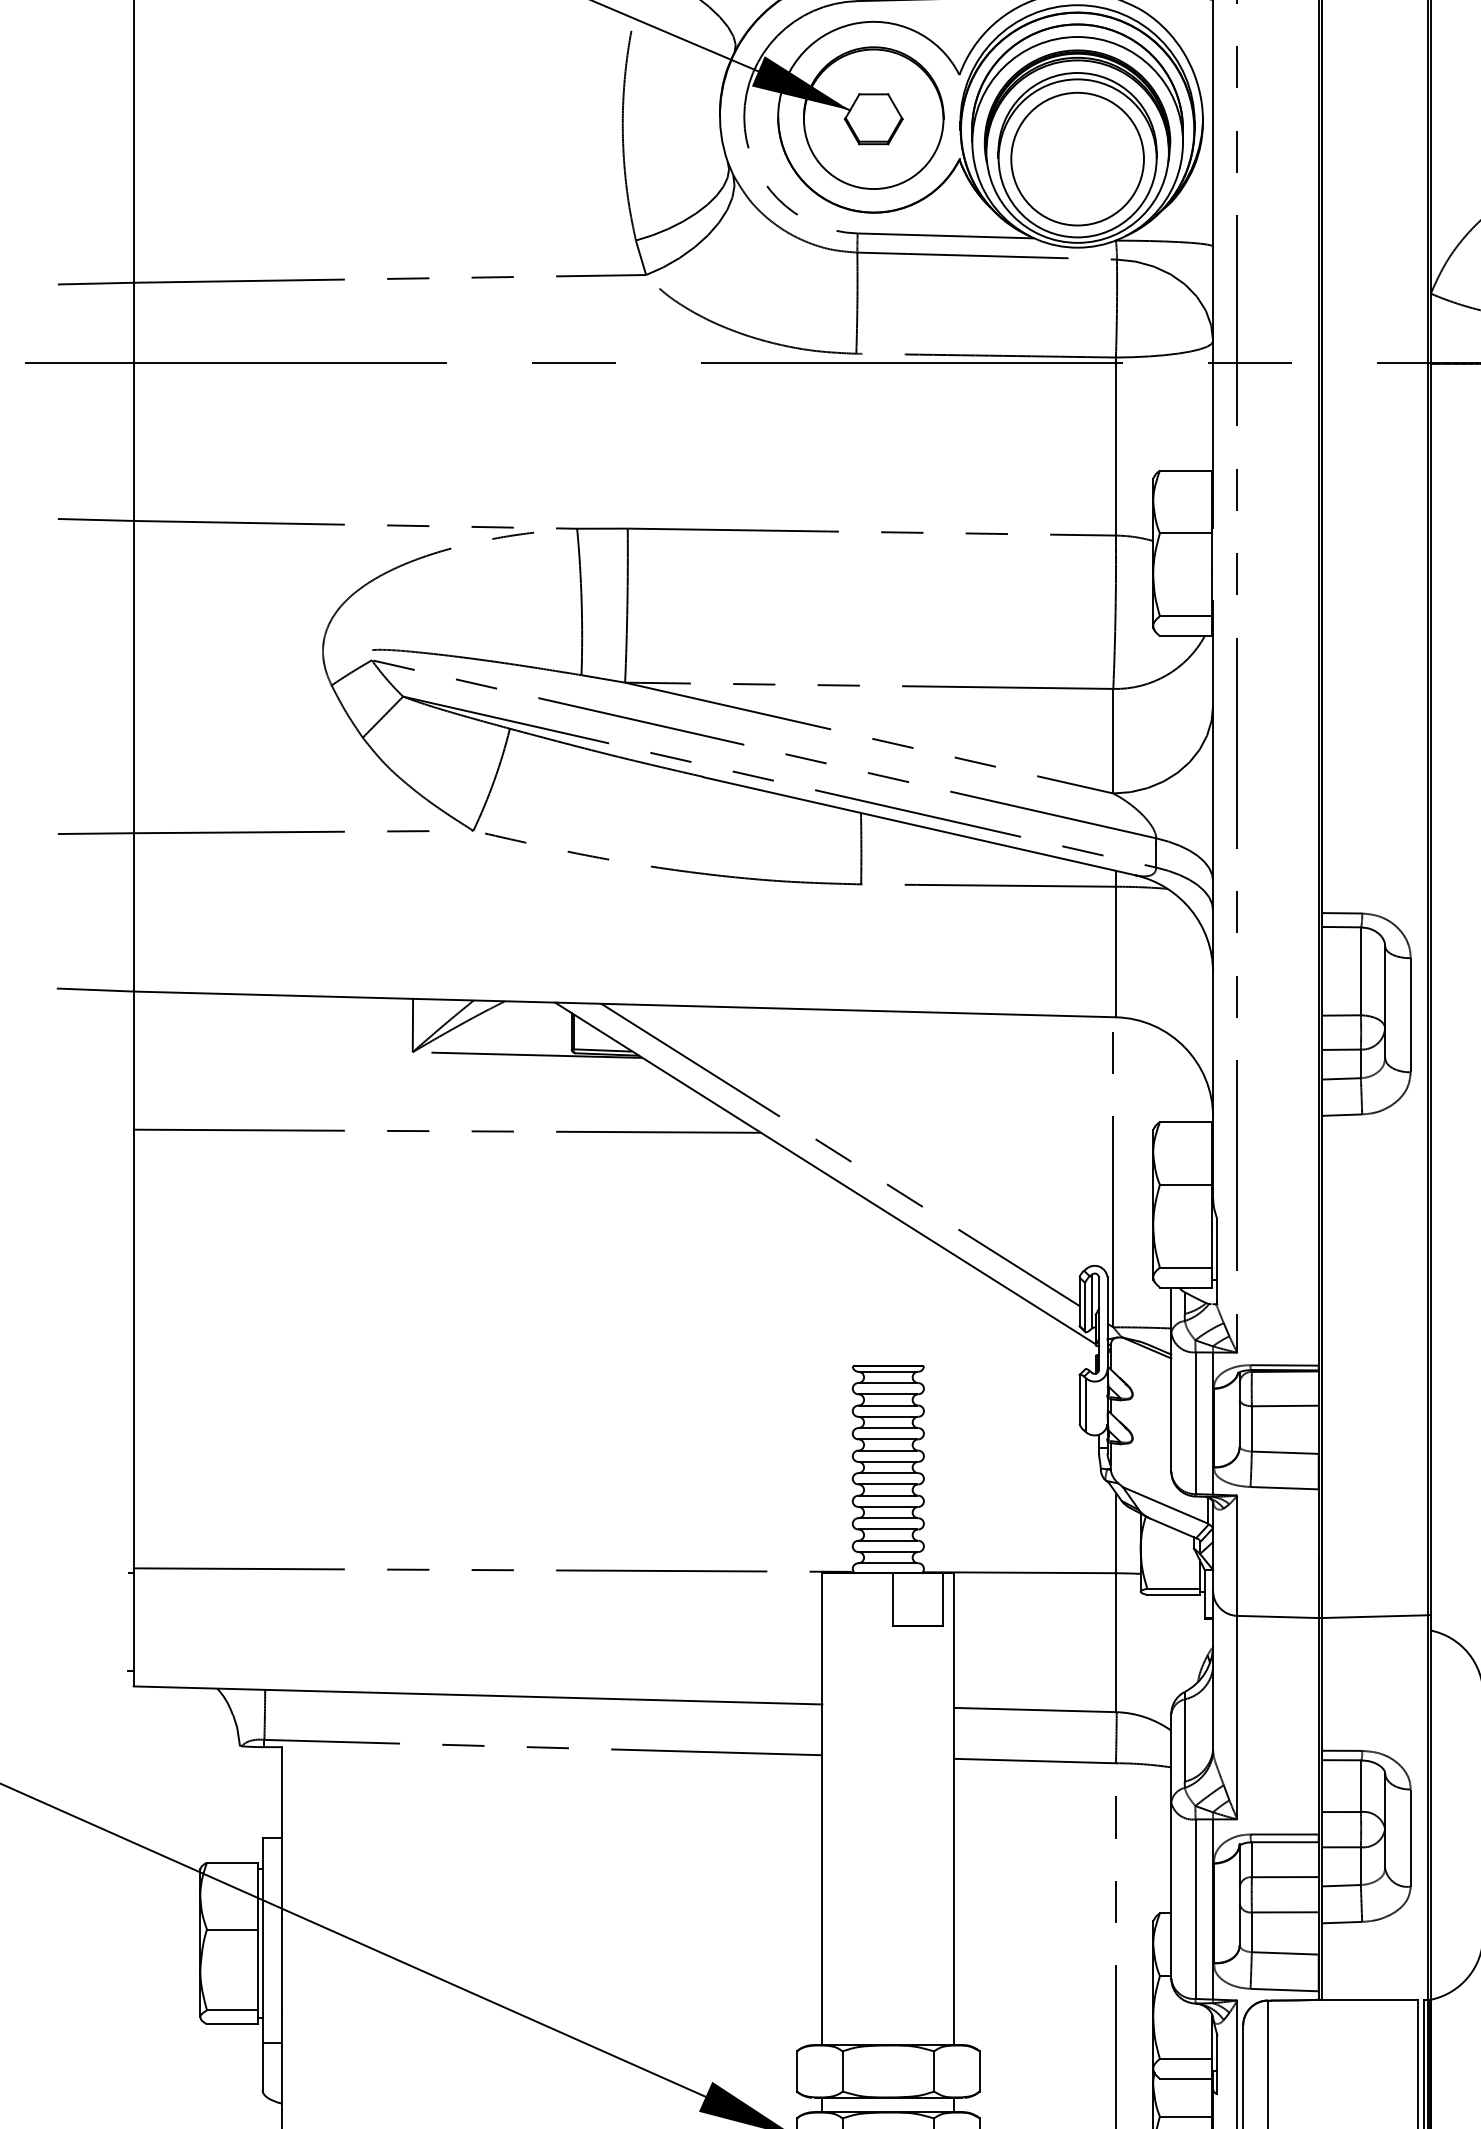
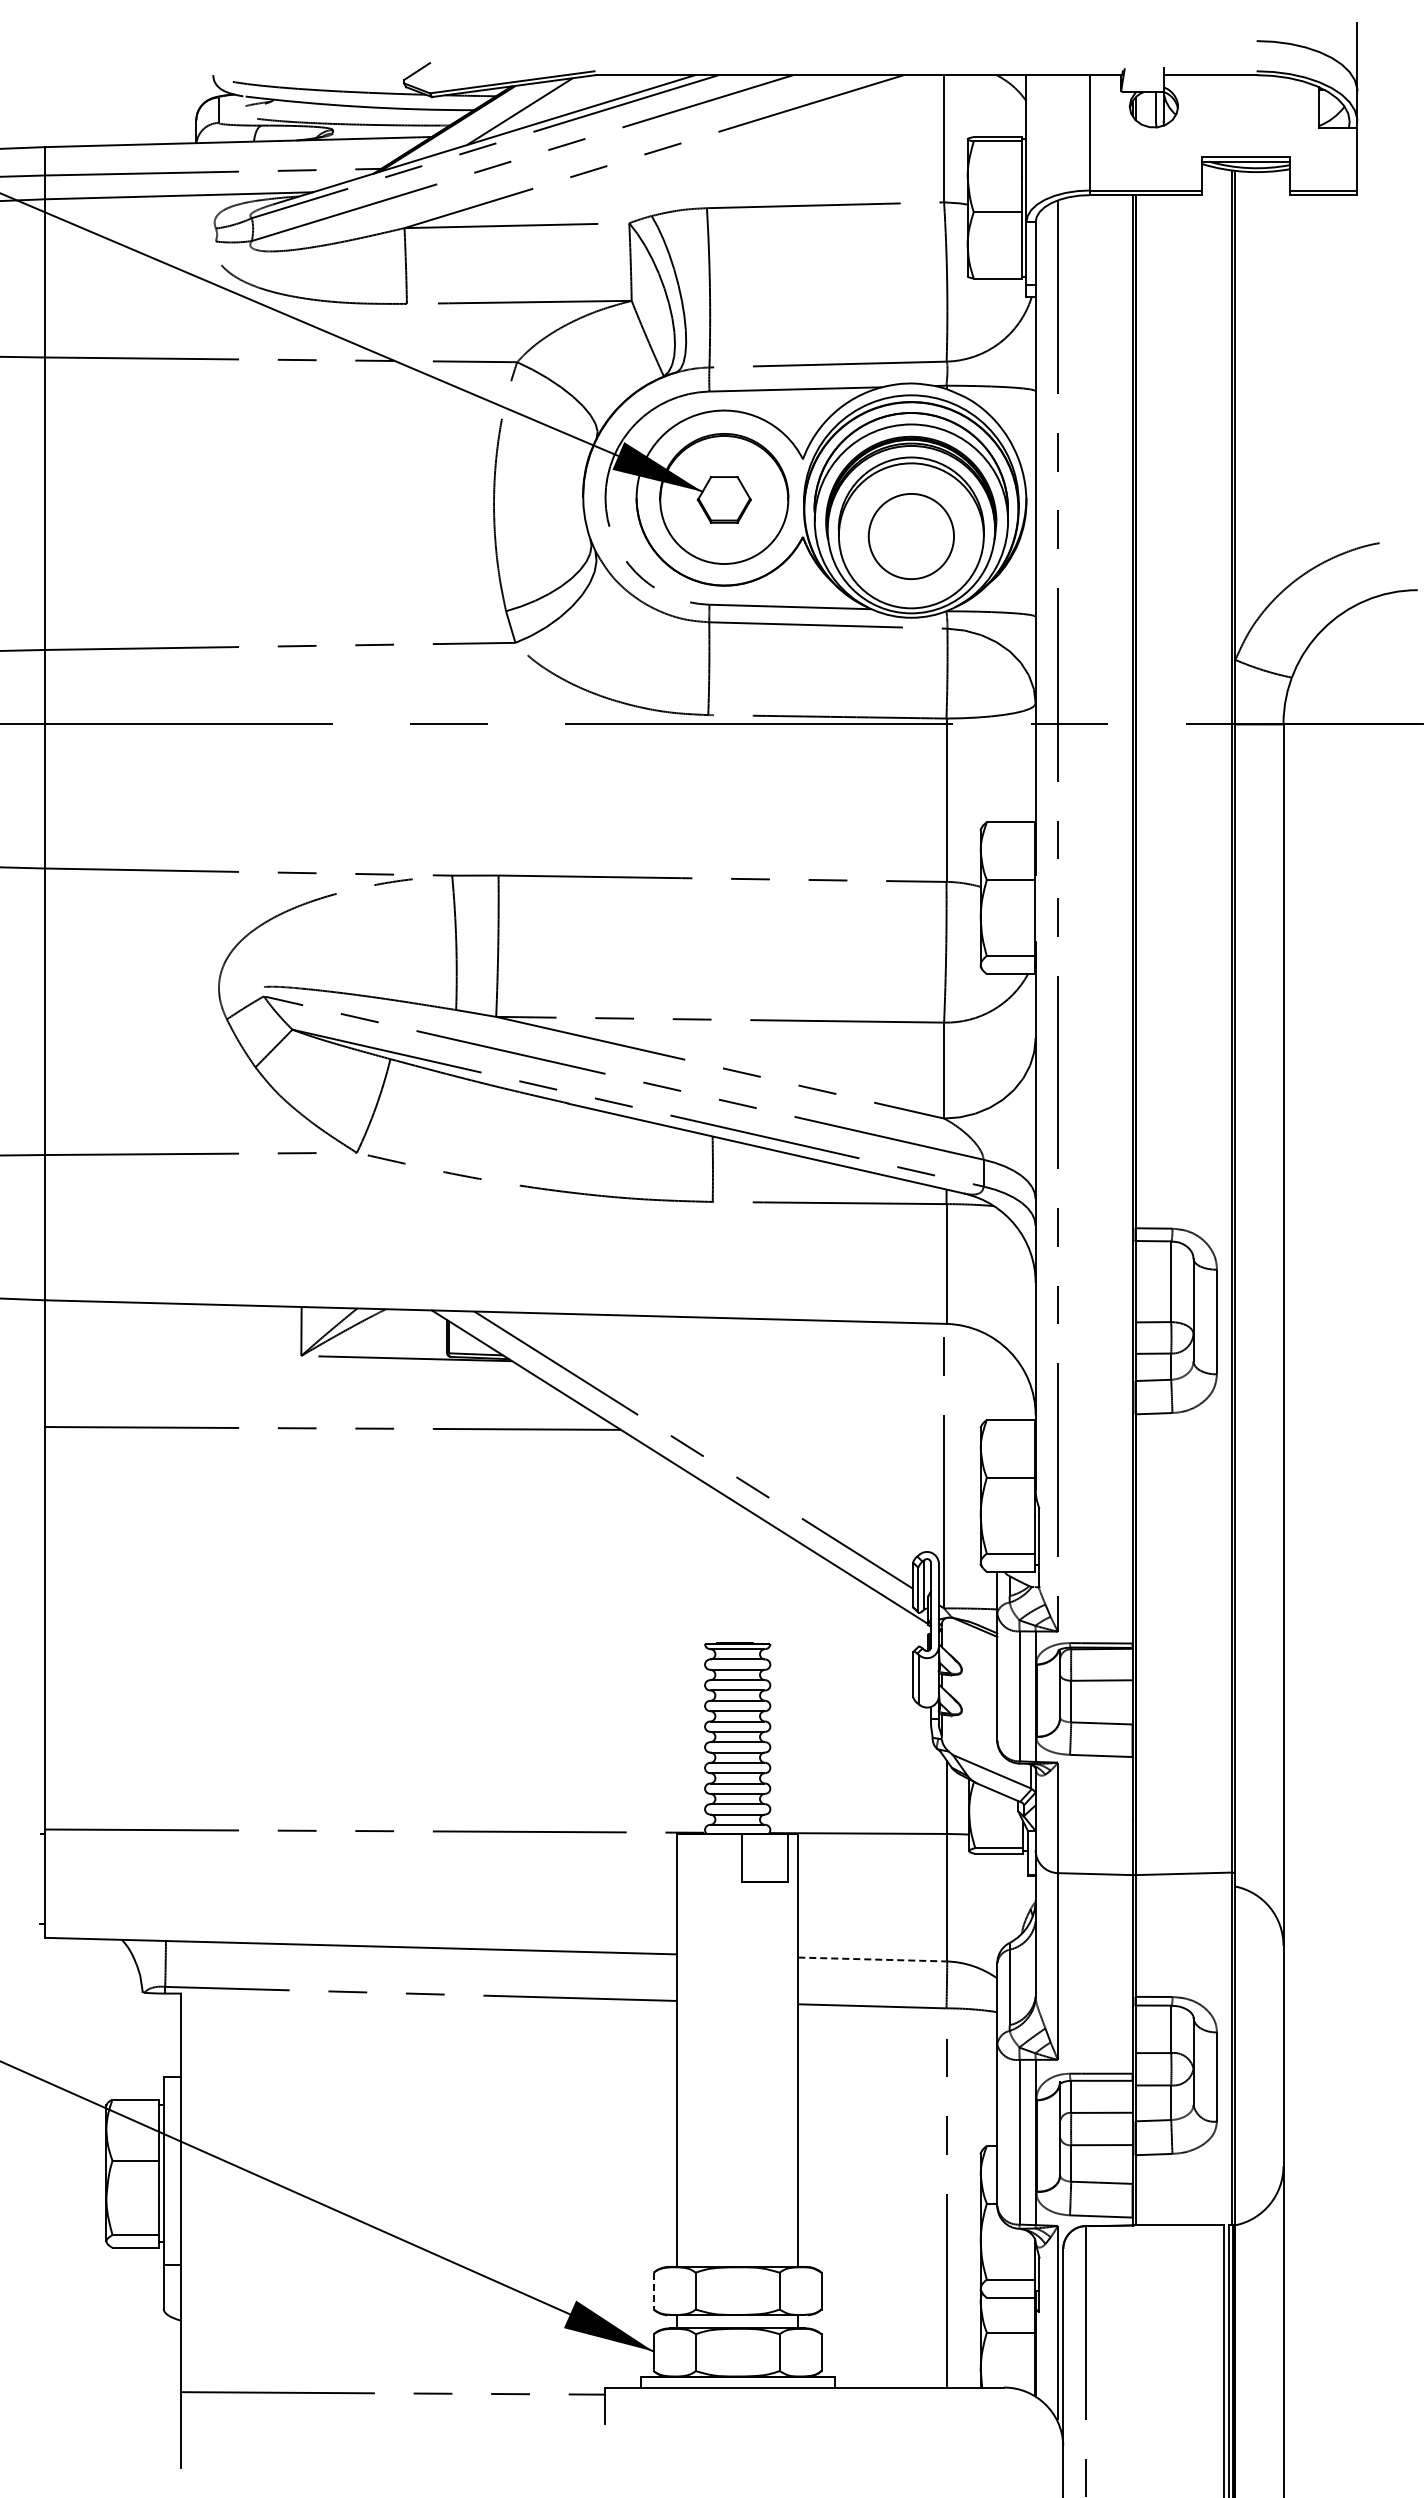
circle: (1077, 159) -> (911, 536), size x0.7
line: (1035, 1710) -> (872, 1959), solid -> dashed
line: (796, 2071) -> (653, 2291), solid -> dashed

